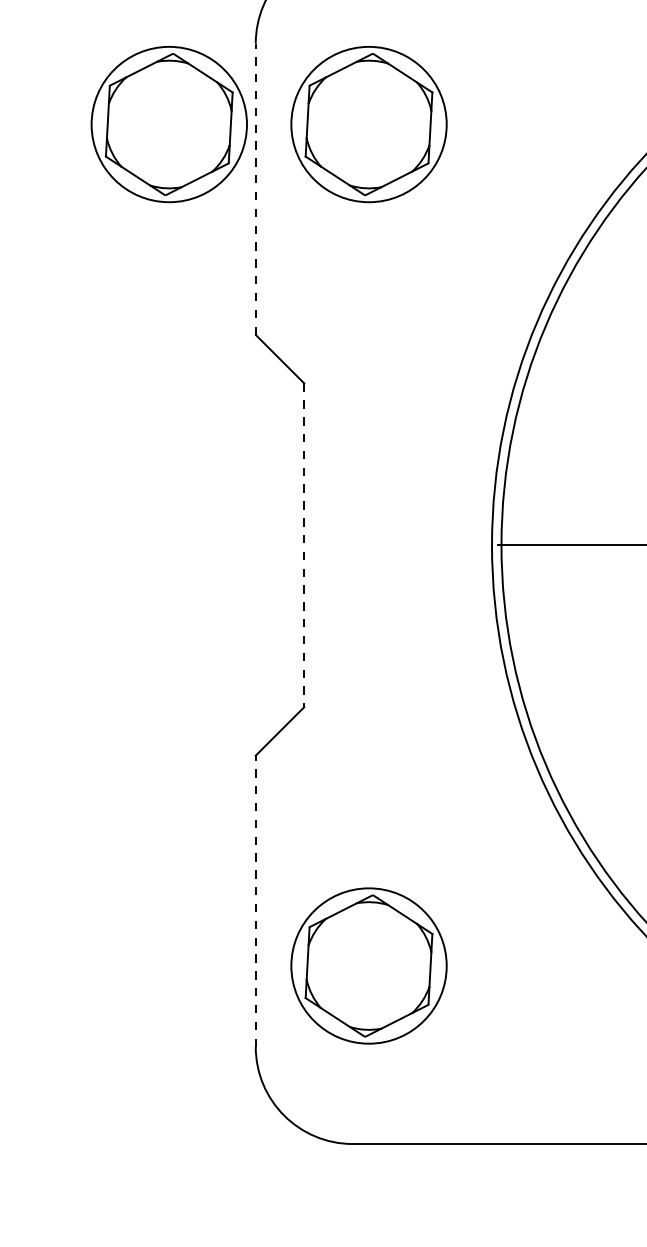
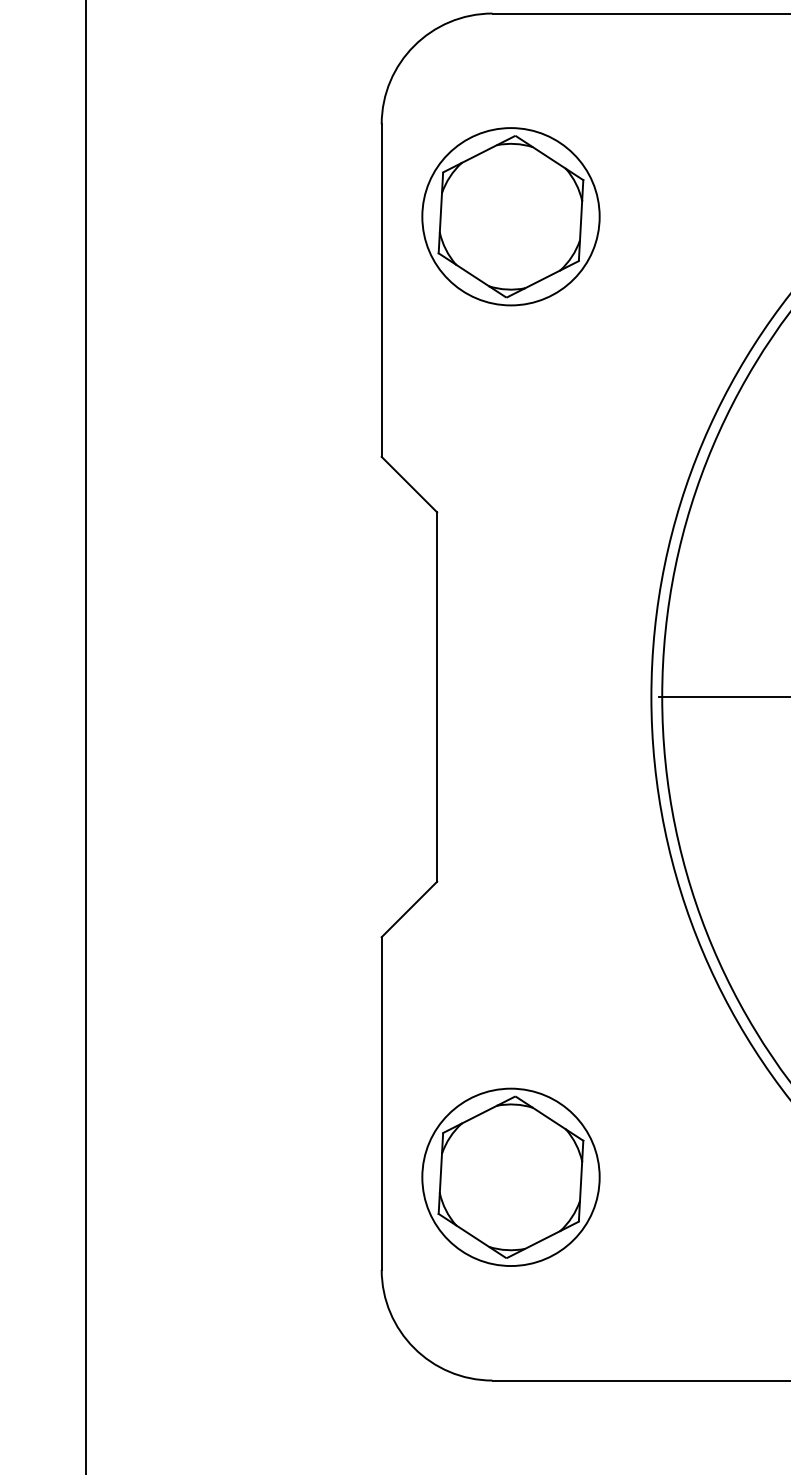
part: (168, 124) -> (282, 216), removed
line: (255, 189) -> (381, 290), dashed -> solid
line: (304, 545) -> (437, 697), dashed -> solid
line: (255, 900) -> (381, 1102), dashed -> solid

